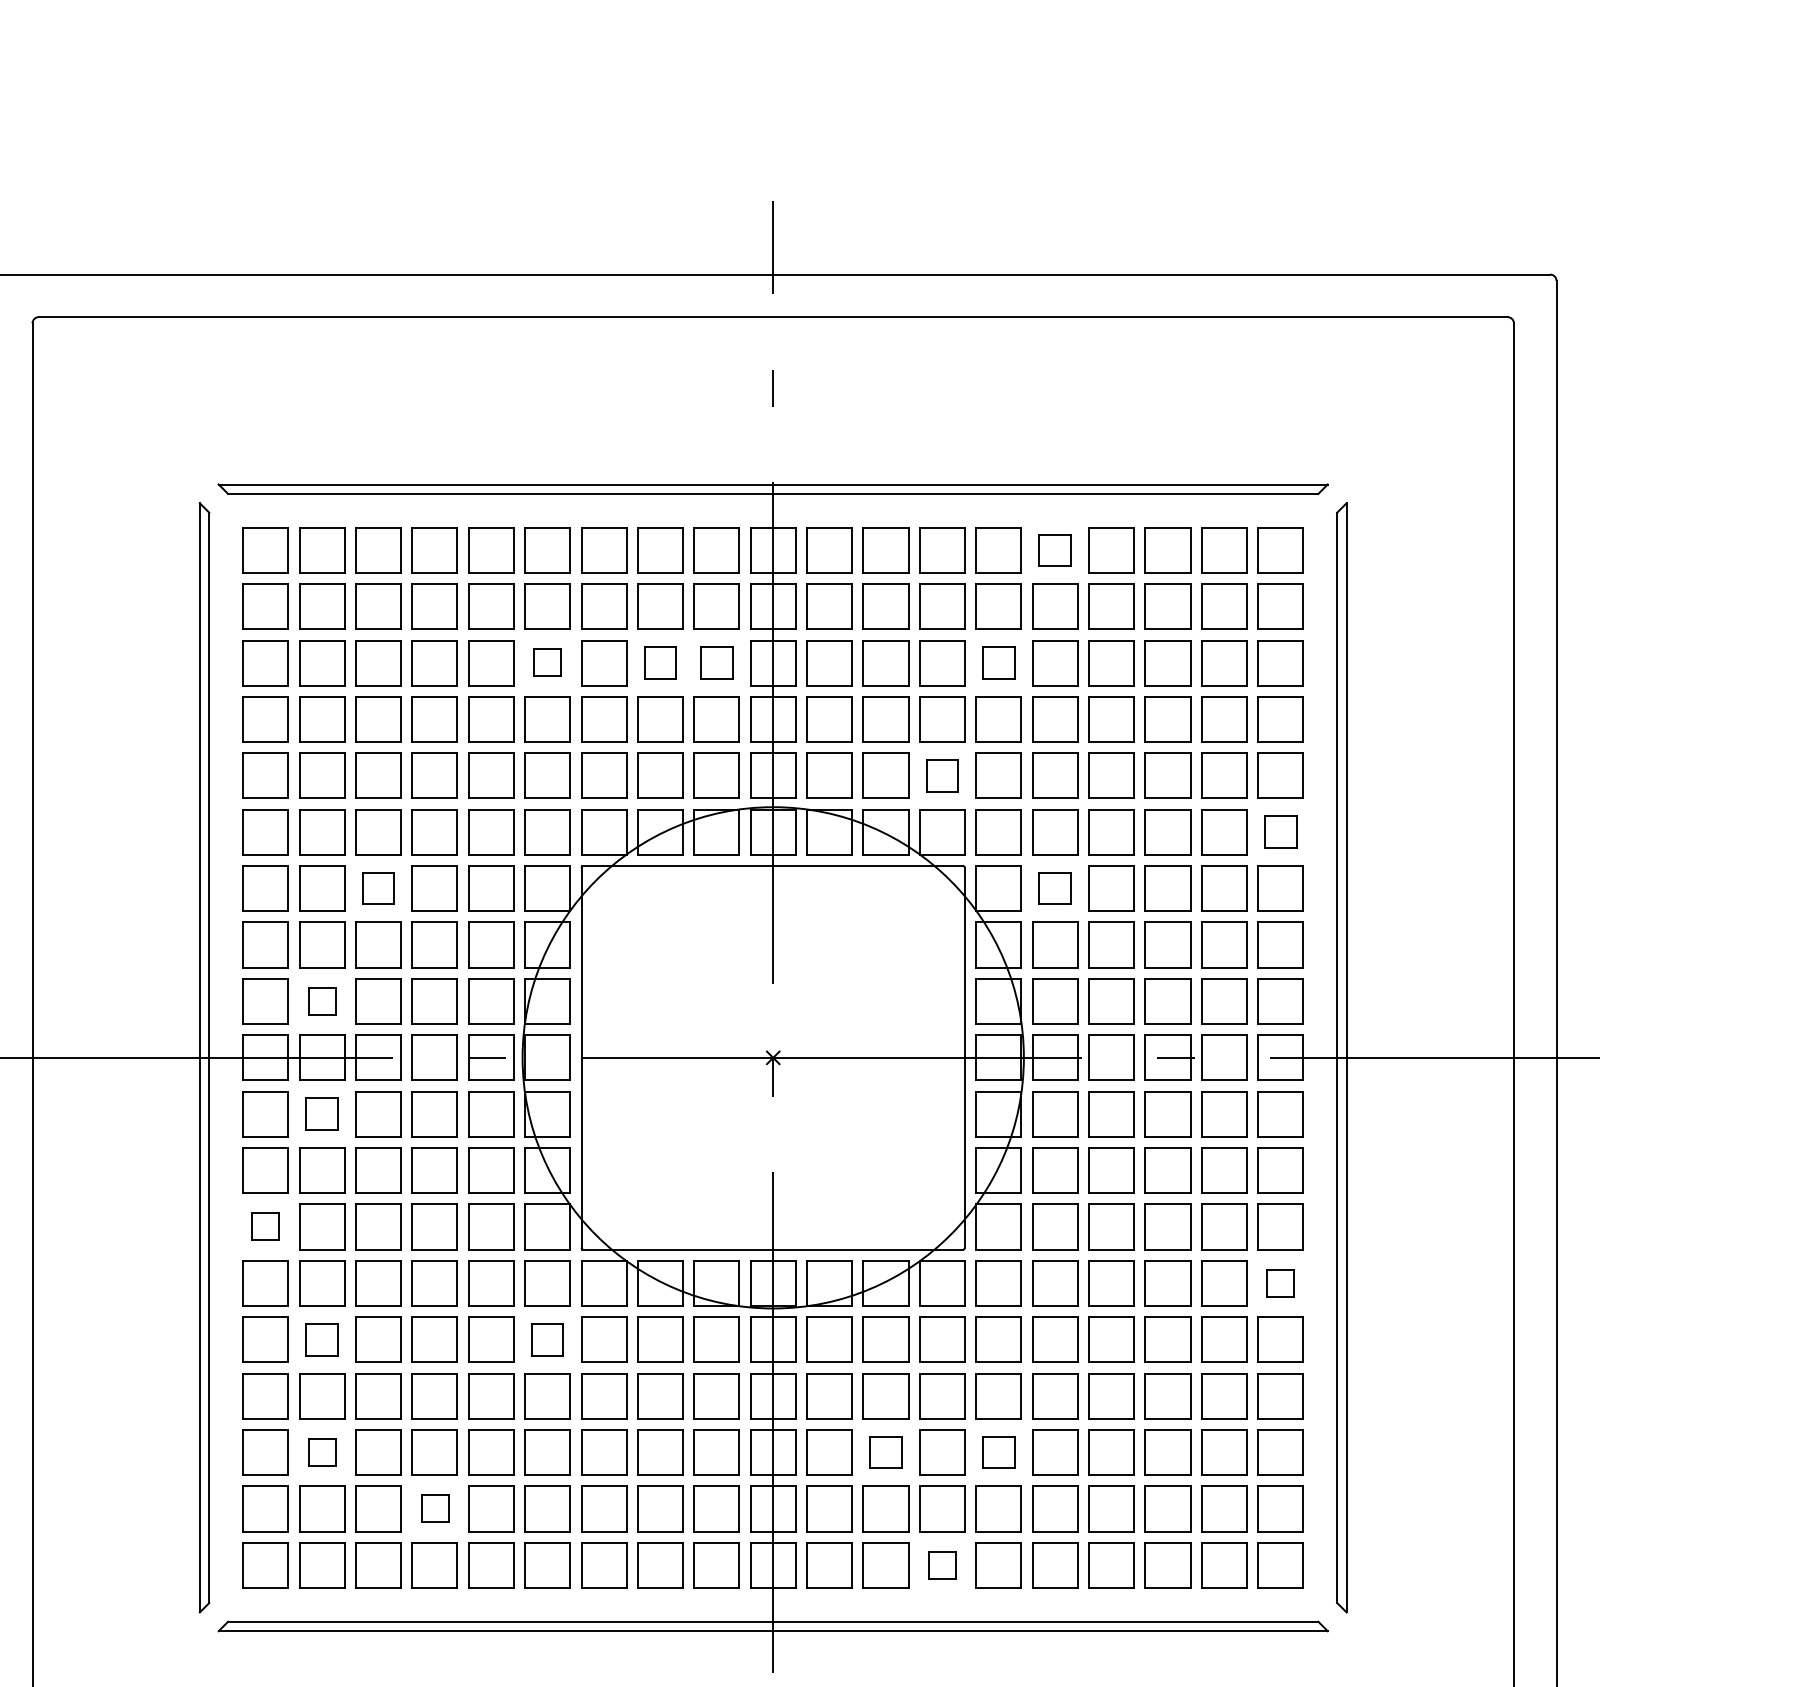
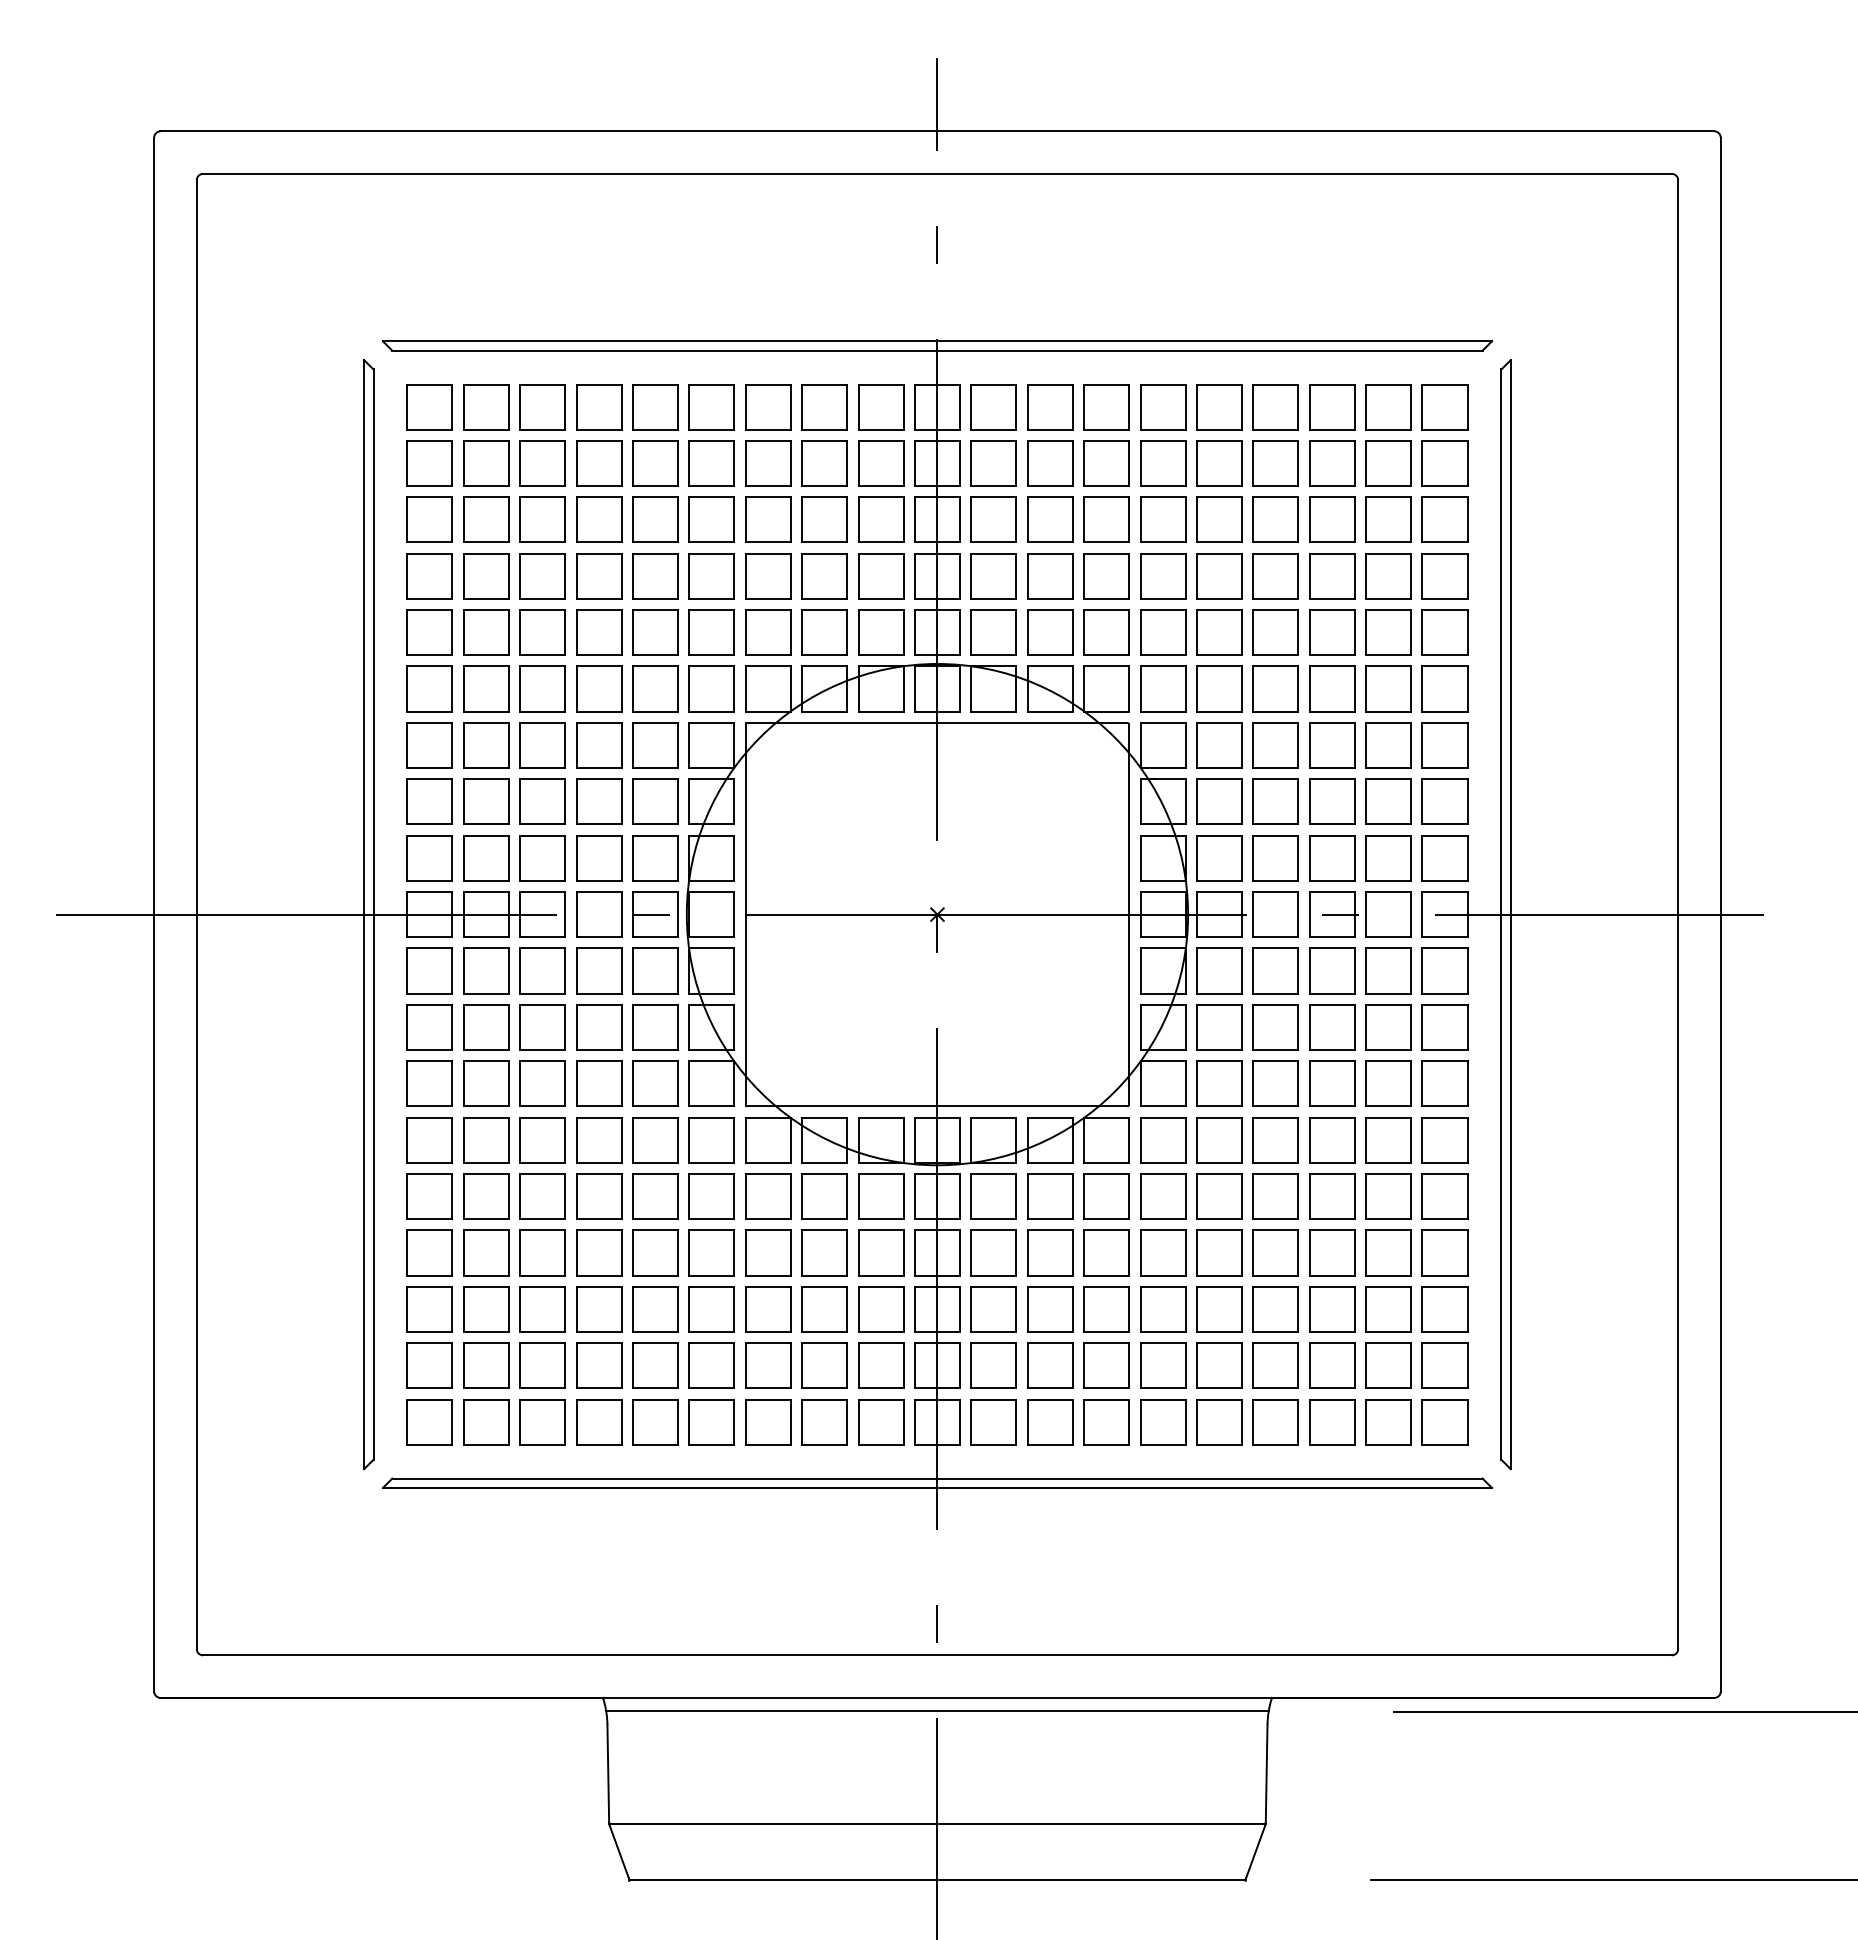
part: (1055, 550) -> (1219, 407), size x1.43
part: (547, 662) -> (711, 519), size x1.67
part: (660, 662) -> (824, 519), size x1.43
part: (717, 662) -> (881, 519), size x1.43
part: (999, 662) -> (1163, 519), size x1.43
part: (942, 775) -> (1106, 632), size x1.43
part: (1280, 831) -> (1444, 688), size x1.43
part: (378, 888) -> (542, 745), size x1.43
part: (1055, 888) -> (1219, 745), size x1.43
part: (322, 1001) -> (486, 858), size x1.67
part: (322, 1113) -> (486, 970), size x1.43
part: (265, 1226) -> (429, 1083), size x1.67
part: (1280, 1283) -> (1444, 1140), size x1.67
part: (322, 1339) -> (486, 1196), size x1.43
part: (547, 1339) -> (711, 1196), size x1.43
part: (322, 1452) -> (486, 1309), size x1.67
part: (886, 1452) -> (1050, 1309), size x1.43
part: (999, 1452) -> (1163, 1309), size x1.43
part: (435, 1508) -> (599, 1365), size x1.67
part: (942, 1565) -> (1106, 1422), size x1.67

